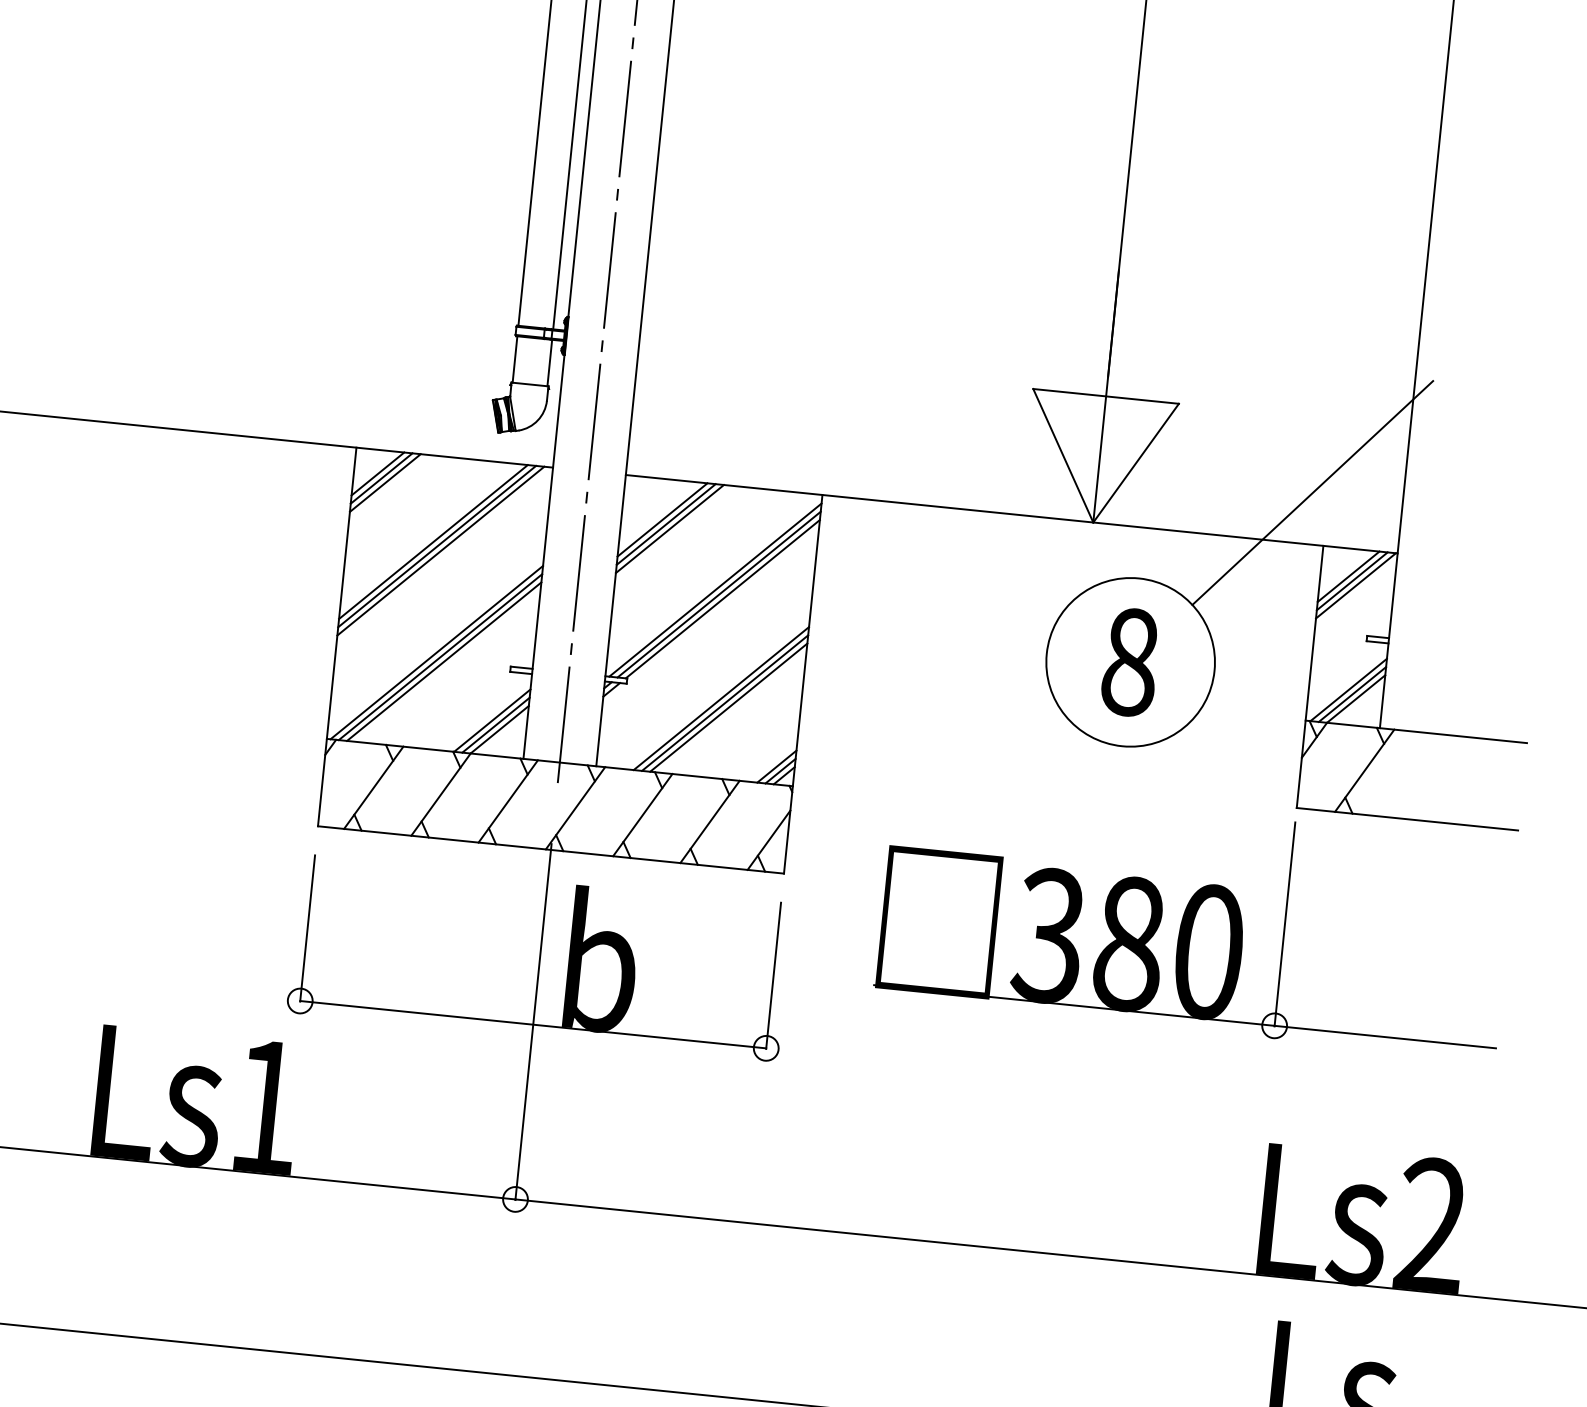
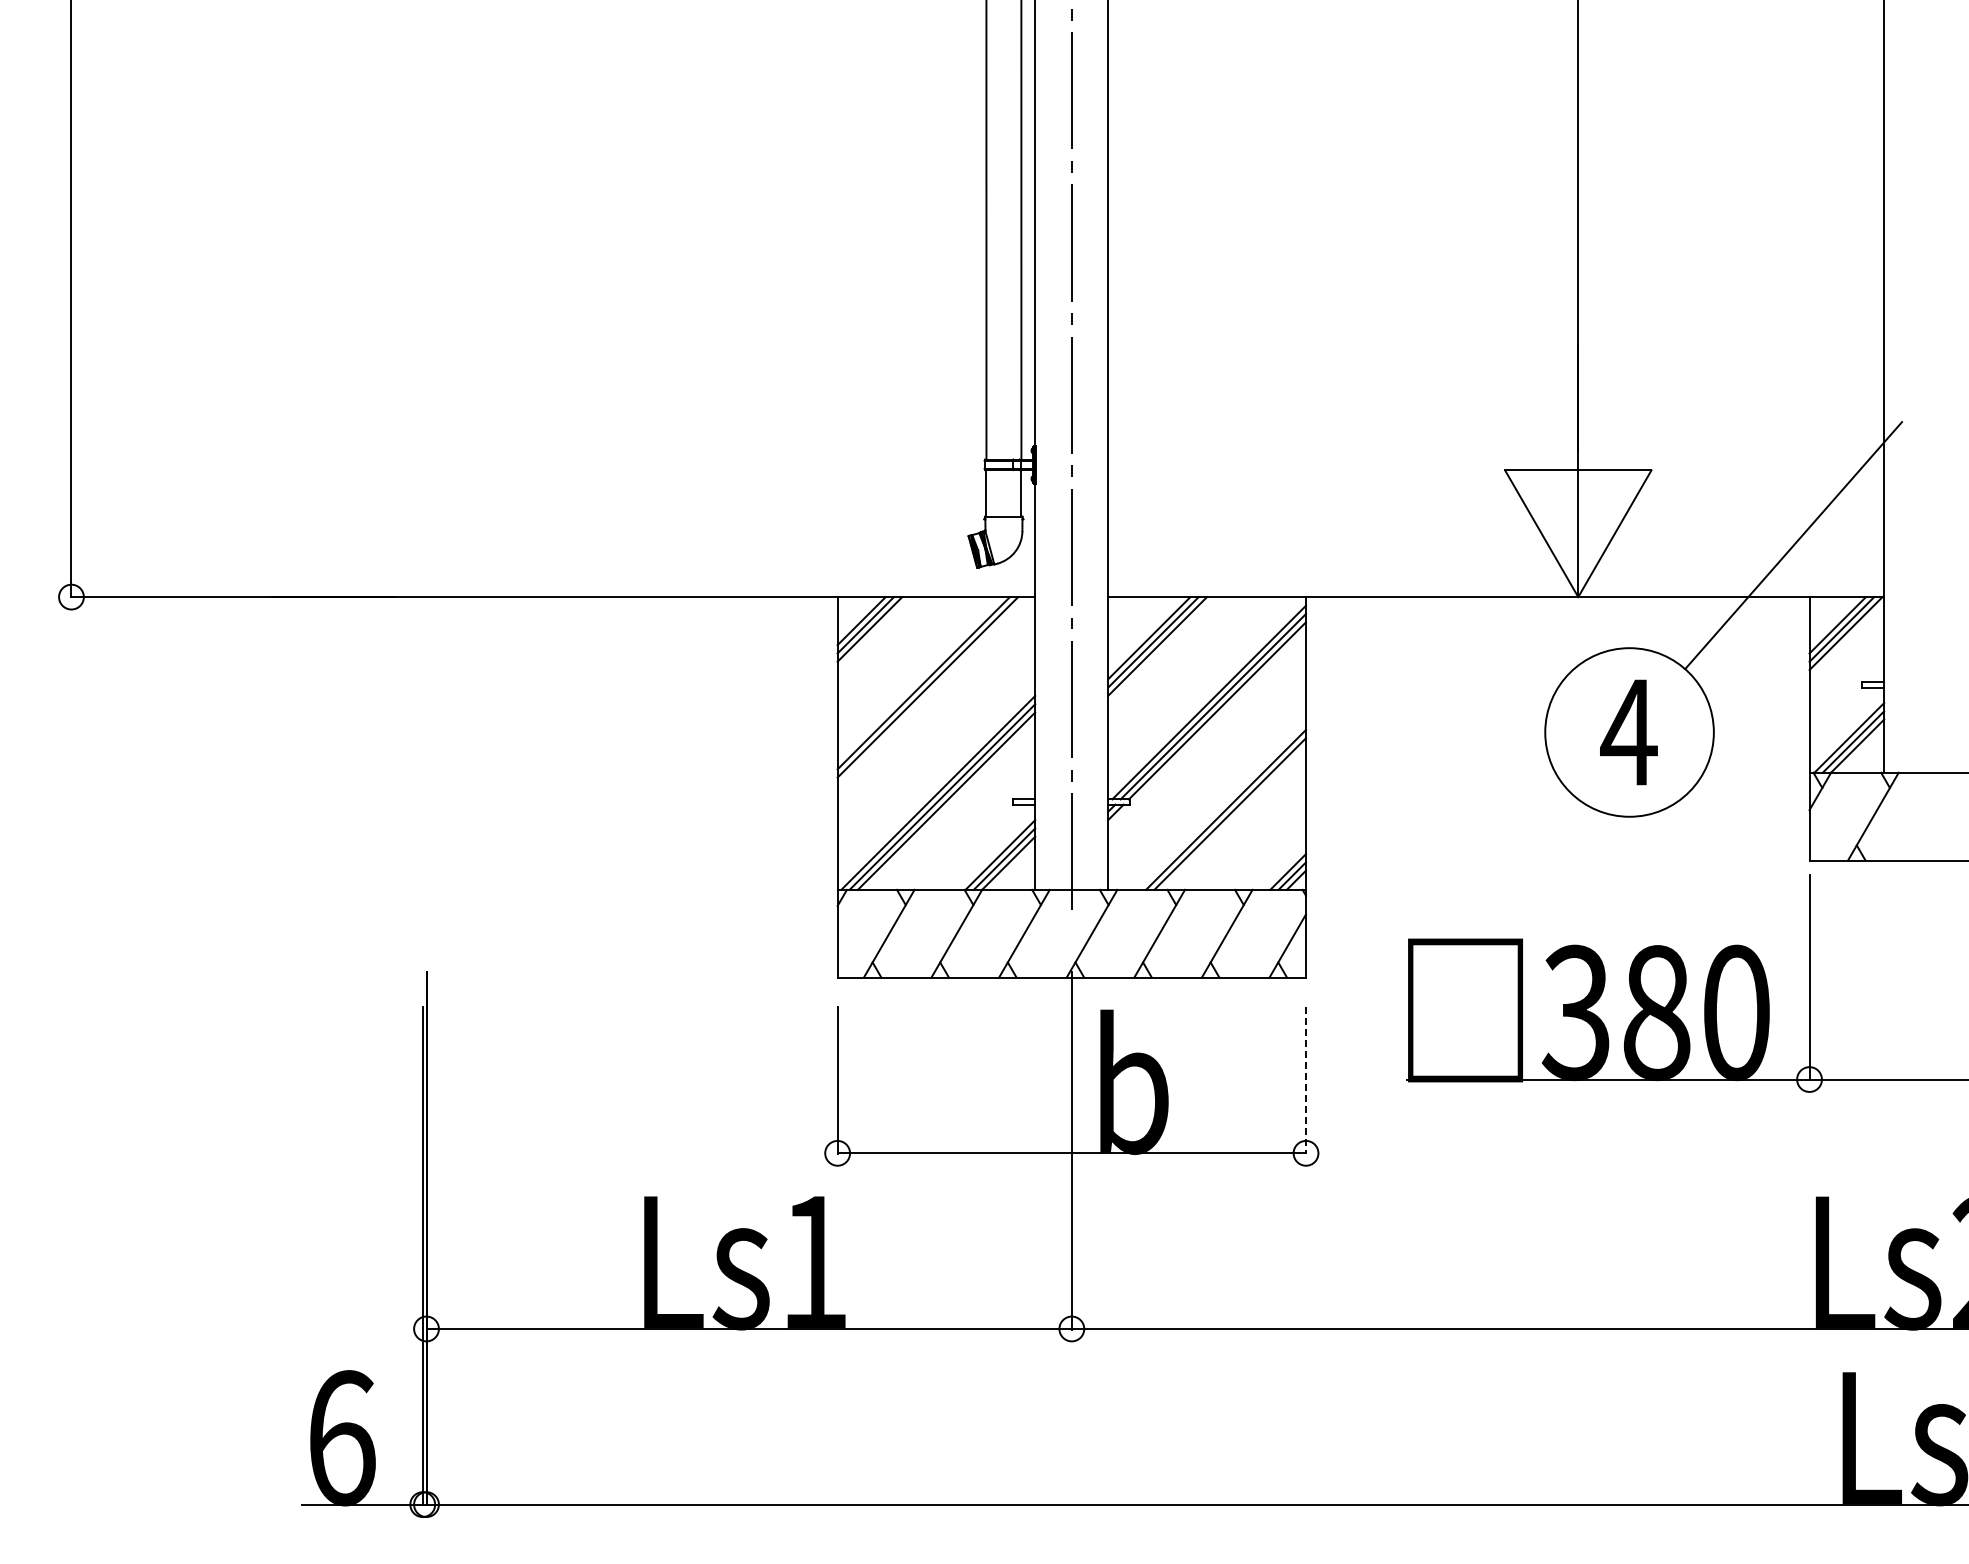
line: (440, 551) -> (931, 691), removed
text: (1129, 662) -> (1628, 732), 8 -> 4
line: (729, 707) -> (1234, 817), removed
line: (774, 975) -> (1306, 1080), solid -> dashed

